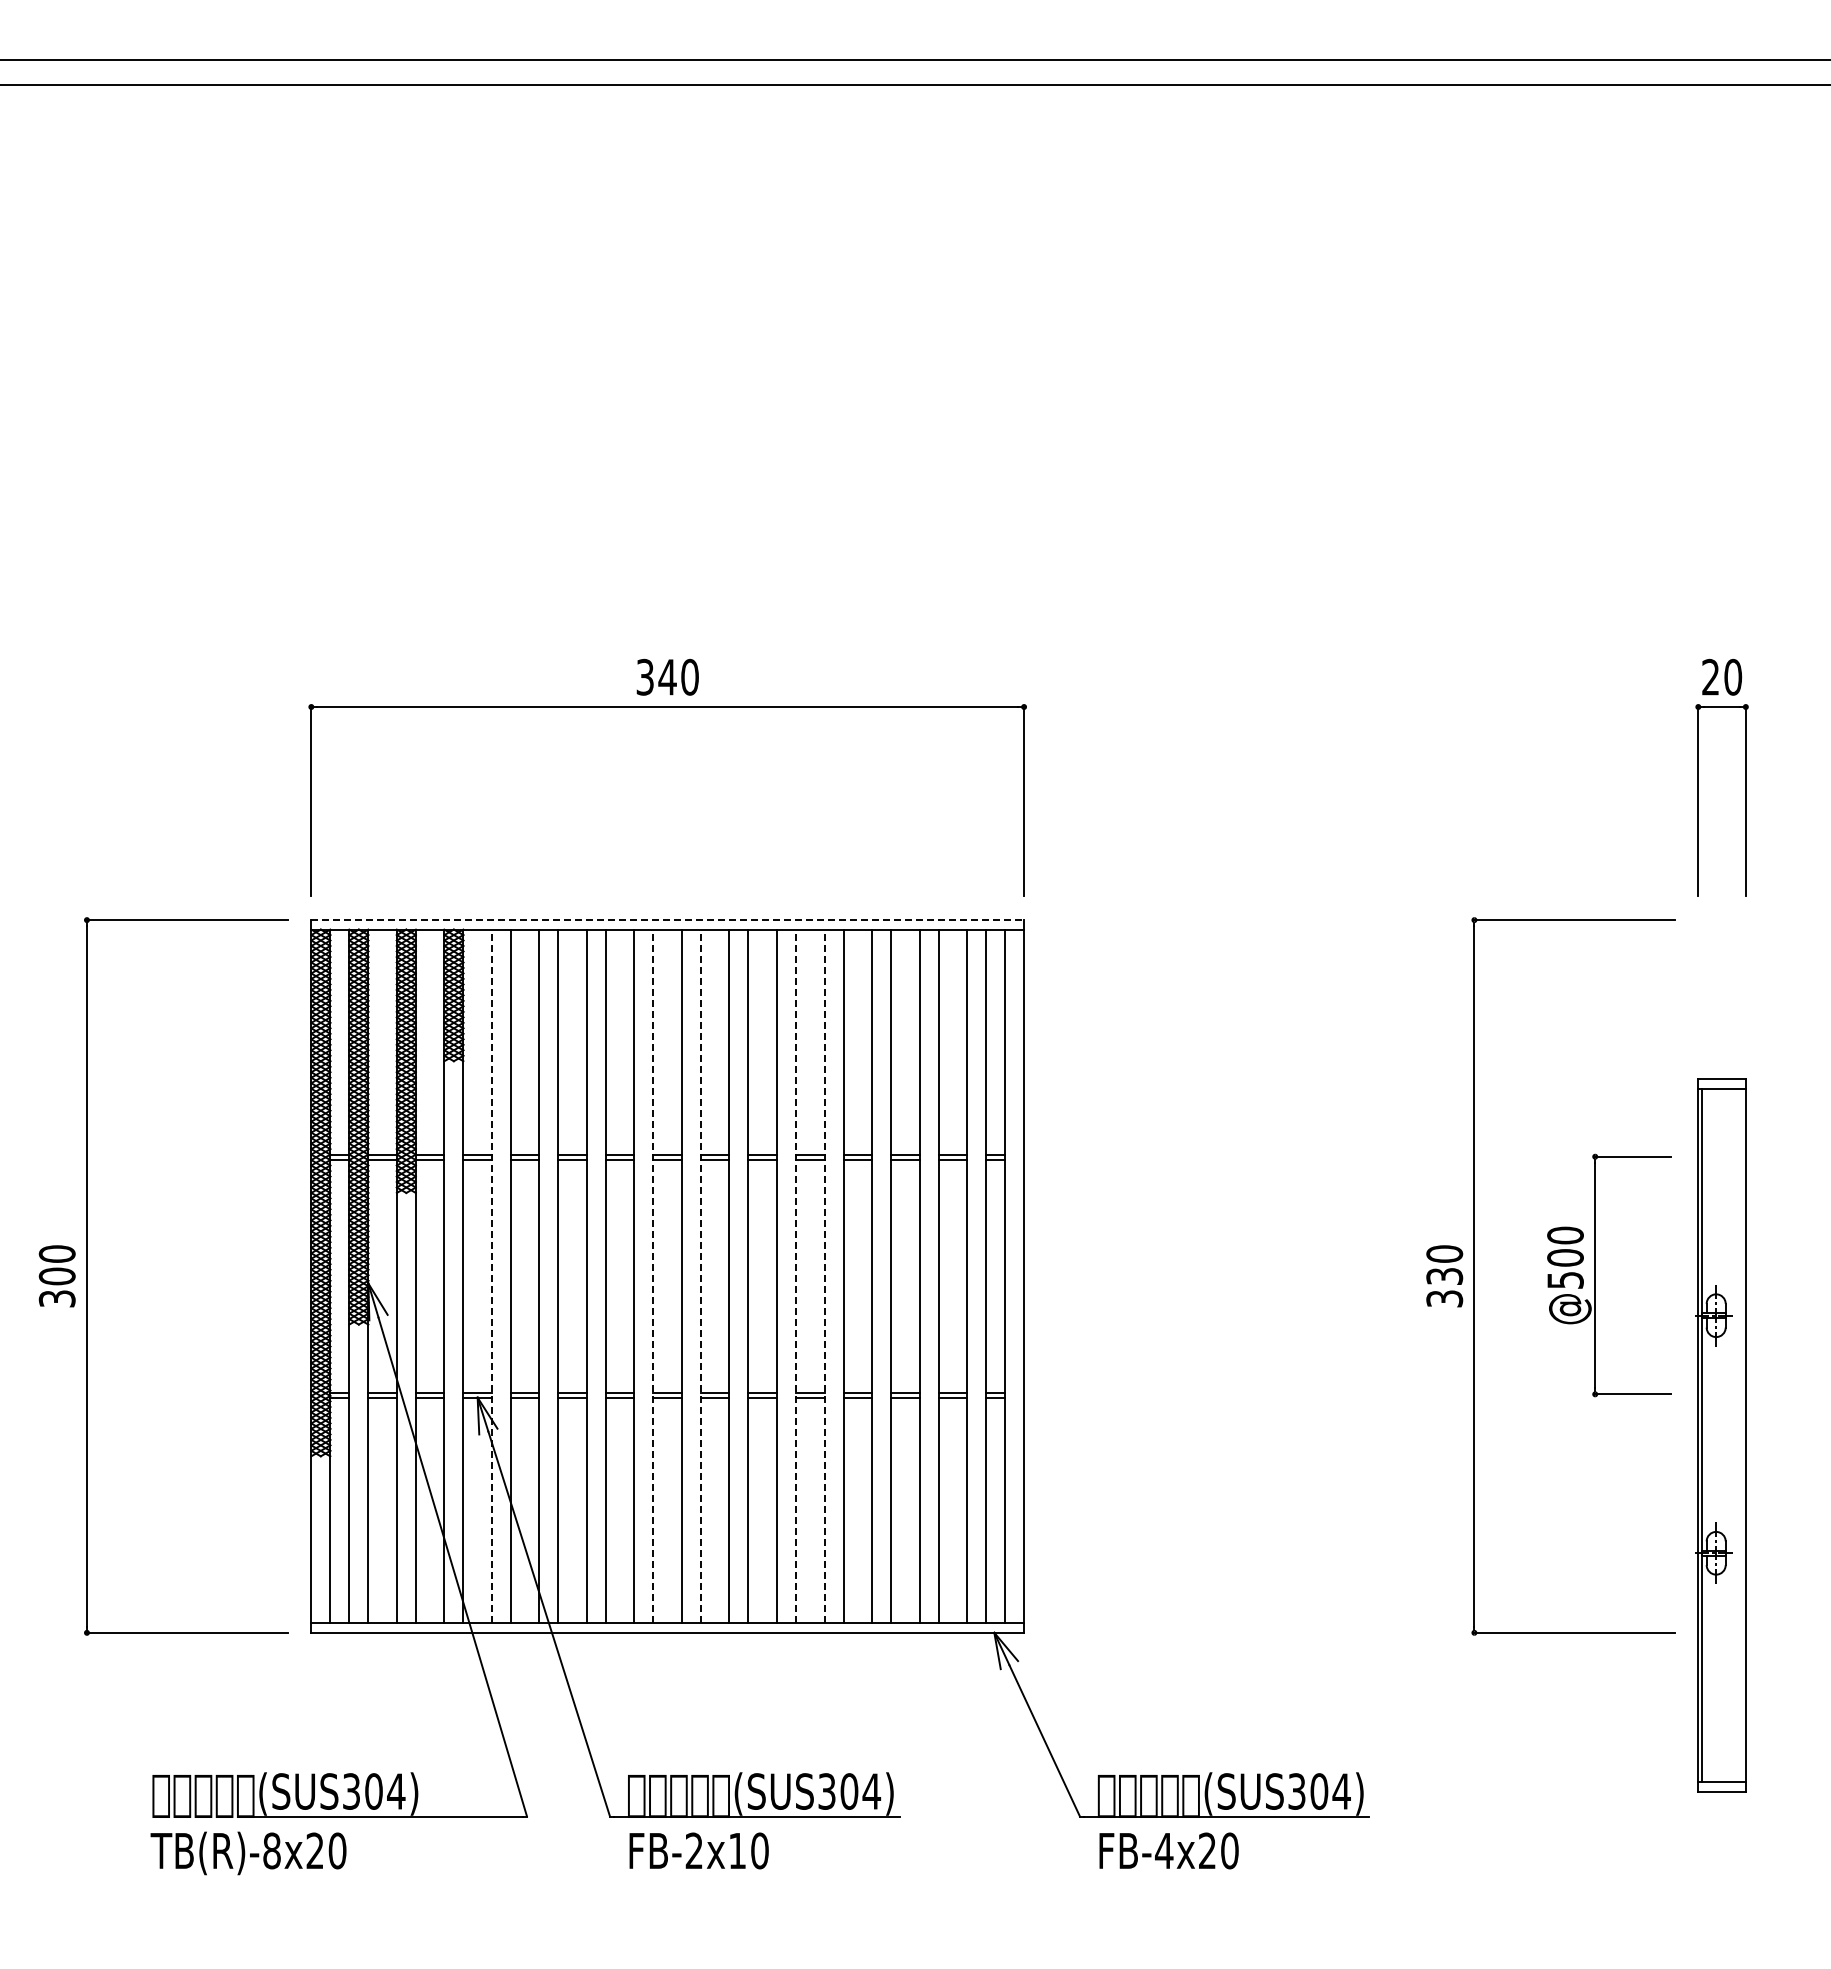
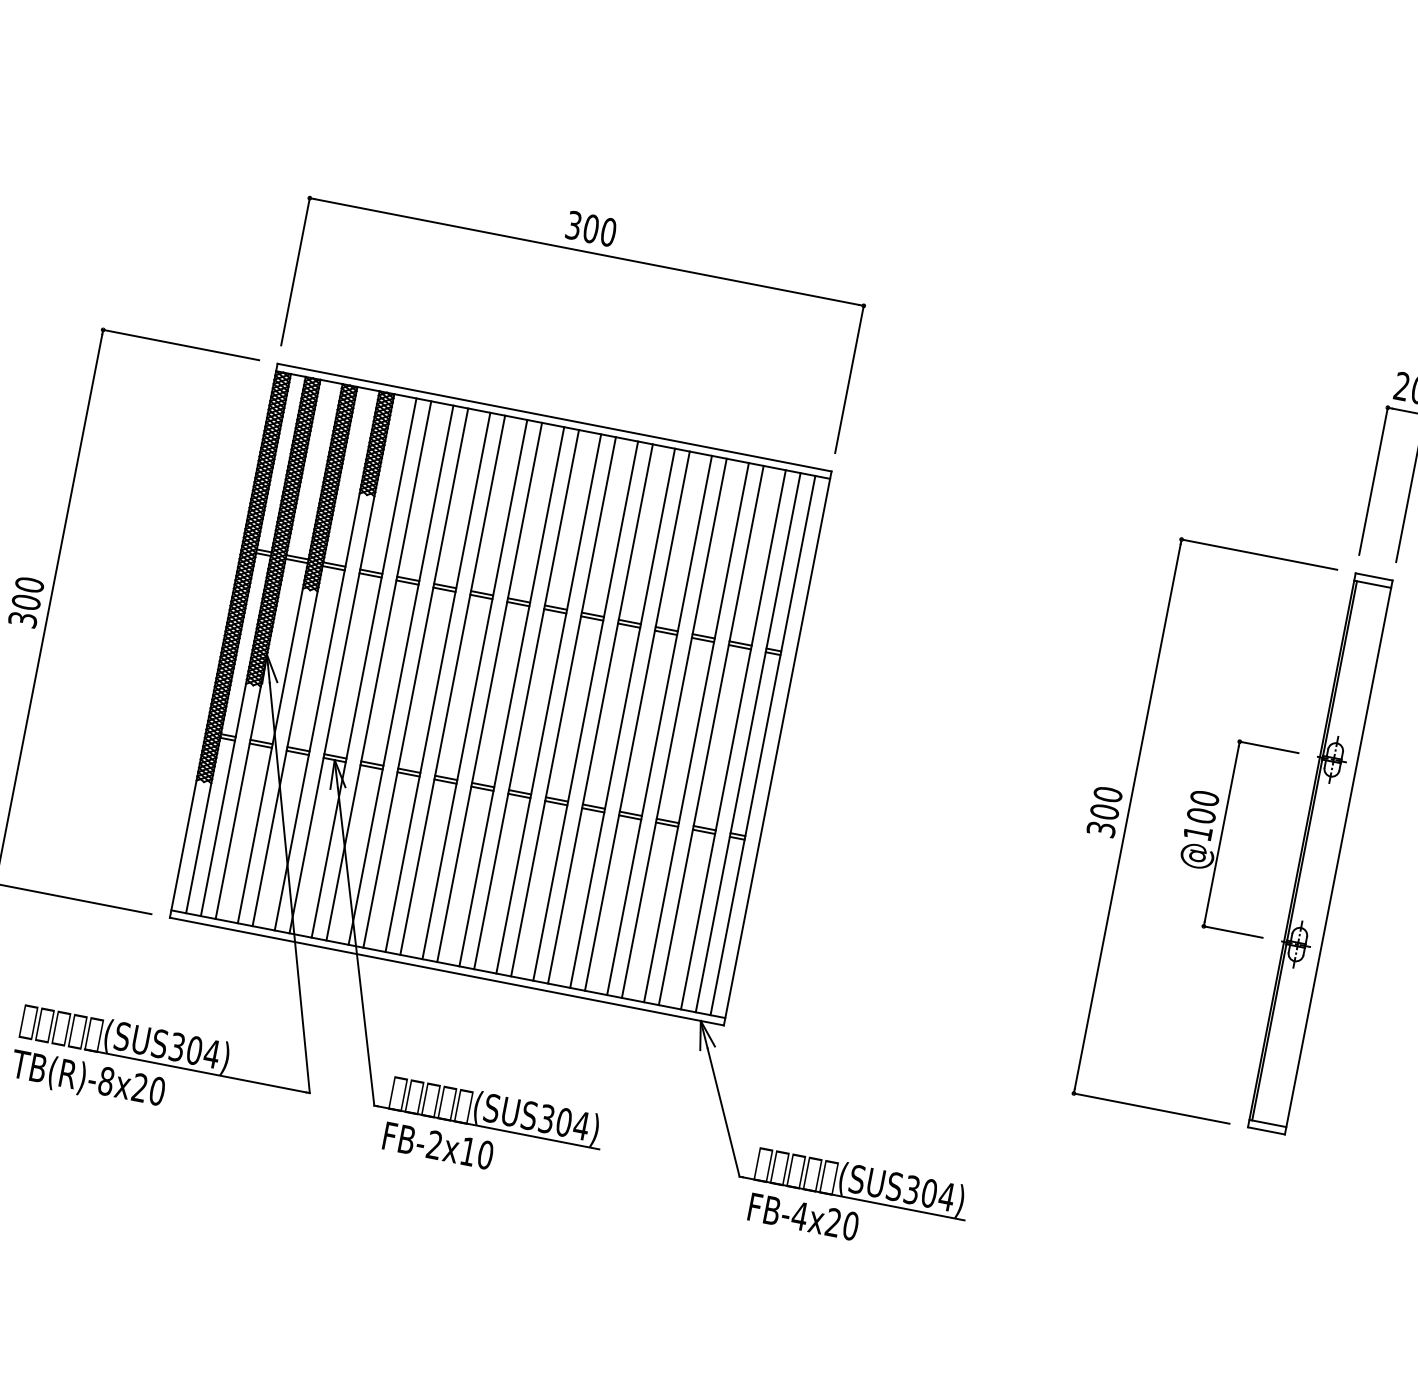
text: (667, 676) -> (591, 228), 340 -> 300
line: (668, 920) -> (555, 418), dashed -> solid
line: (491, 1276) -> (363, 668), dashed -> solid
line: (653, 1276) -> (489, 692), dashed -> solid
line: (700, 1276) -> (526, 699), dashed -> solid
line: (795, 1276) -> (600, 713), dashed -> solid
line: (824, 1276) -> (622, 718), dashed -> solid
text: (1444, 1276) -> (1104, 812), 330 -> 300
text: (1565, 1280) -> (1197, 833), @500 -> @100
part: (1720, 1435) -> (1319, 853), moved

